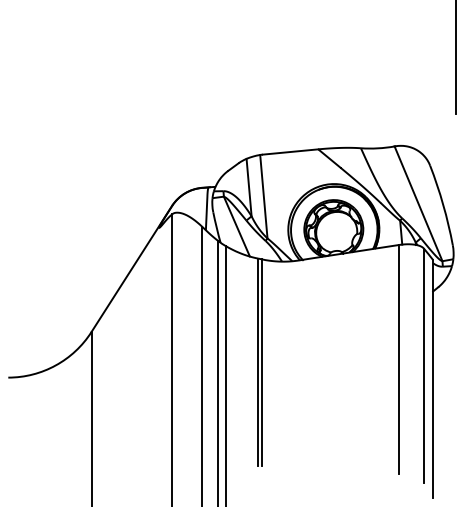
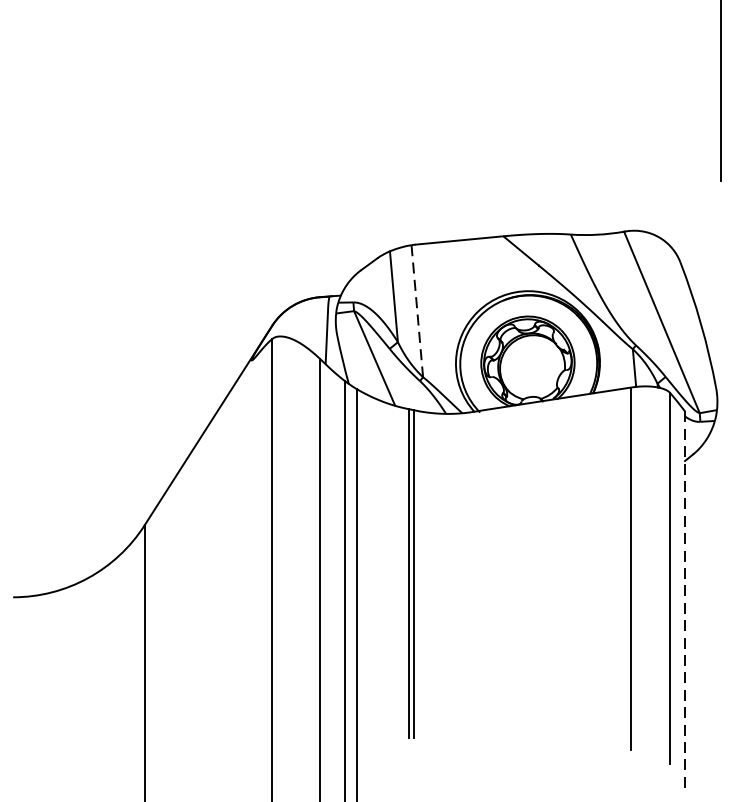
line: (263, 196) -> (416, 310), solid -> dashed
line: (433, 378) -> (685, 598), solid -> dashed

